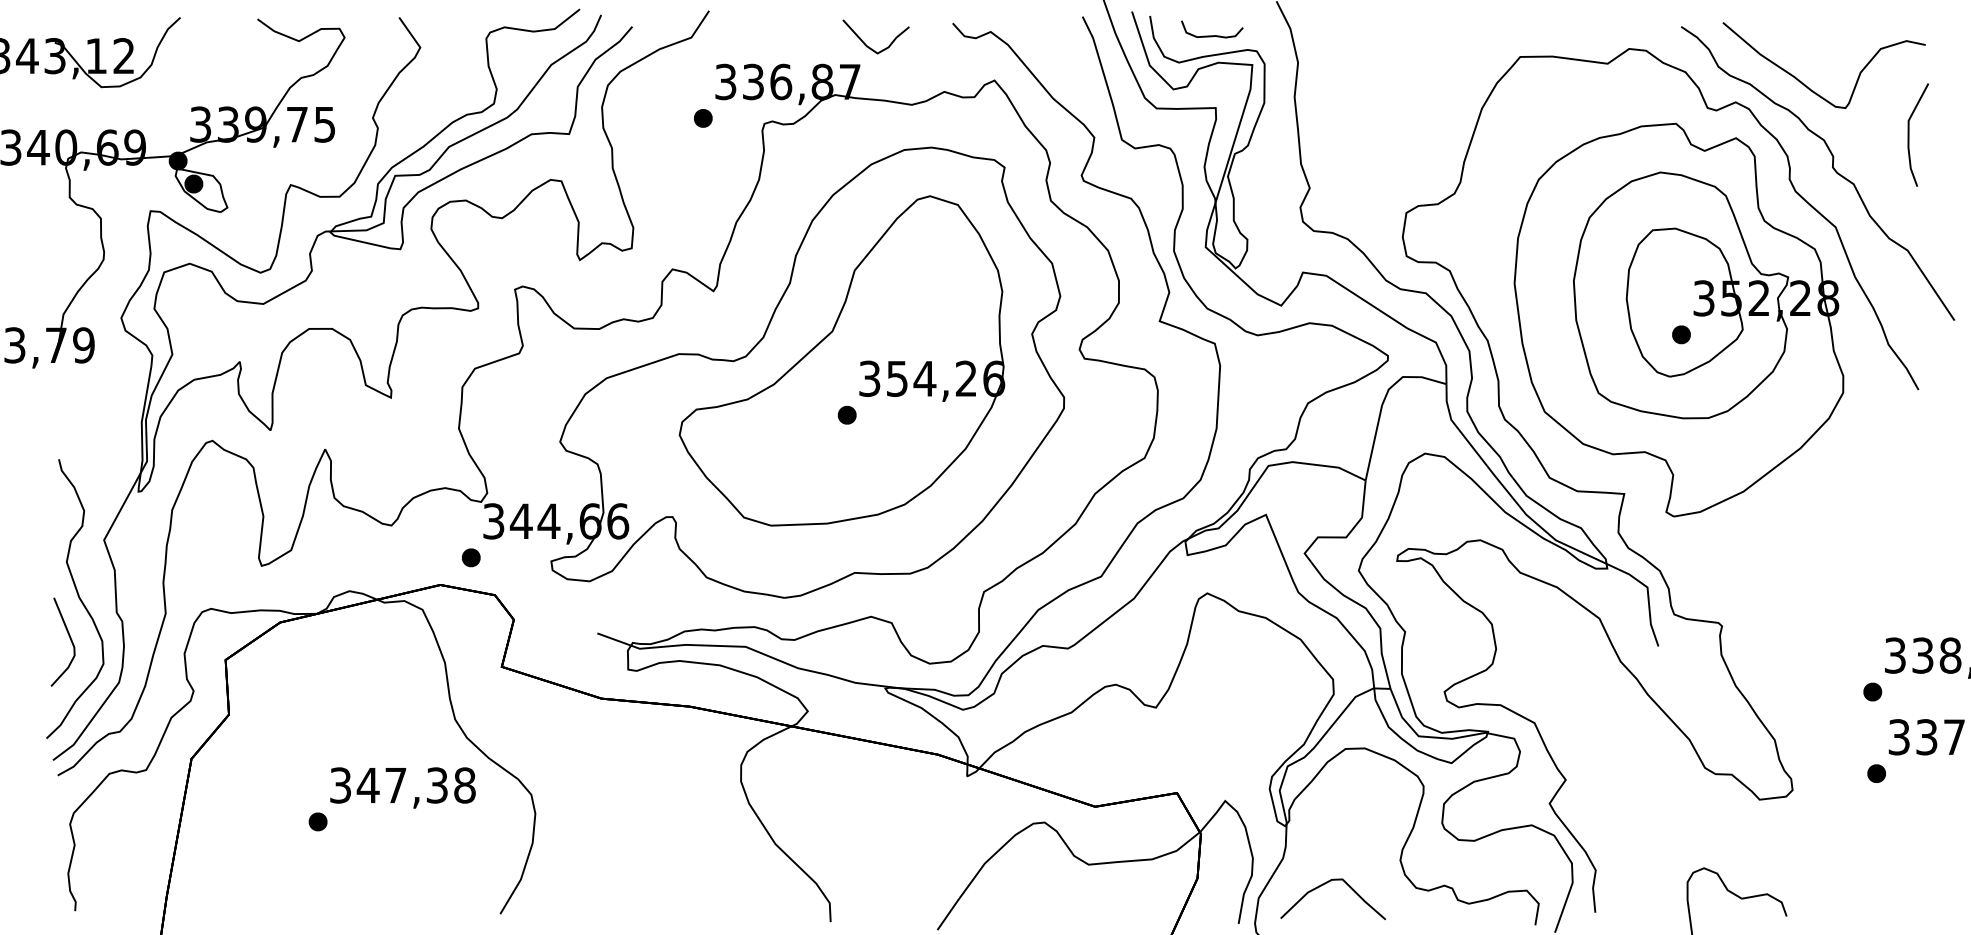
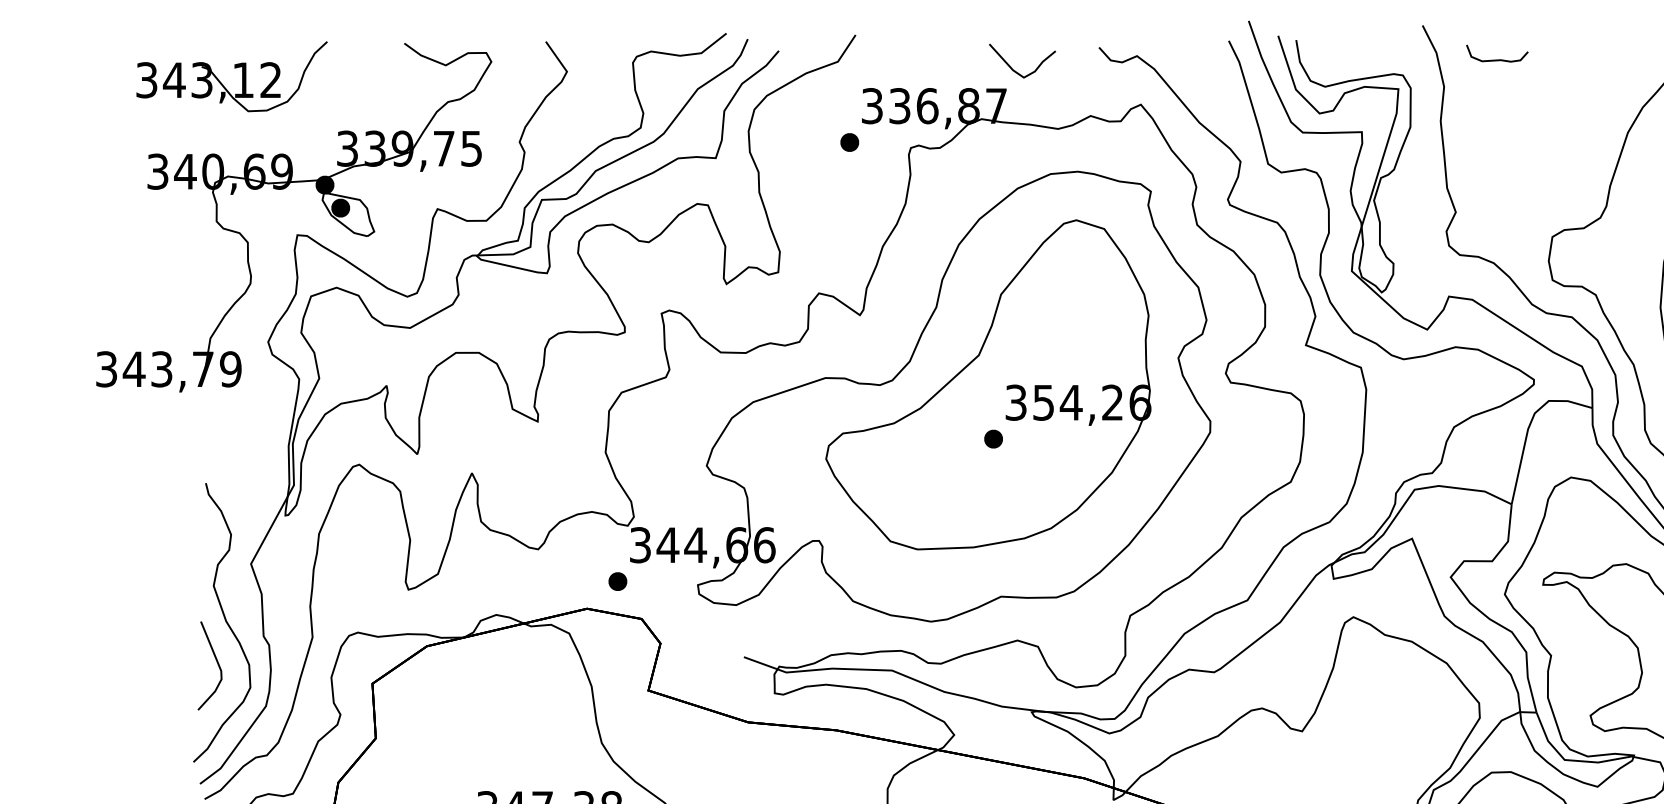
curve: (1212, 35) -> (1497, 59), moved

